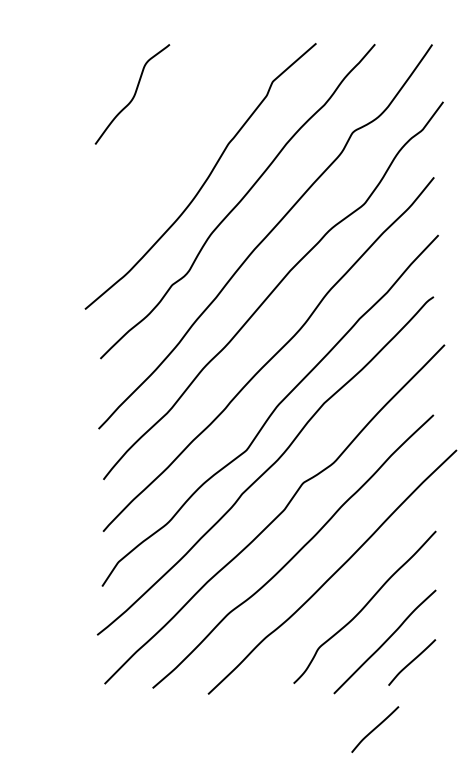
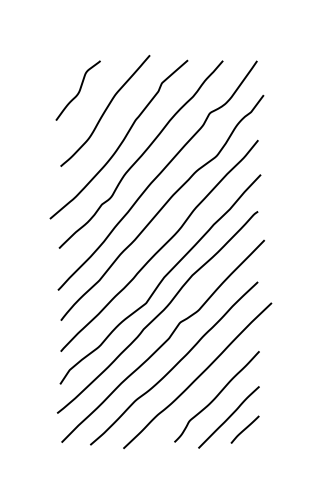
curve: (178, 127) -> (105, 110), added
line: (374, 729) -> (222, 469), removed

